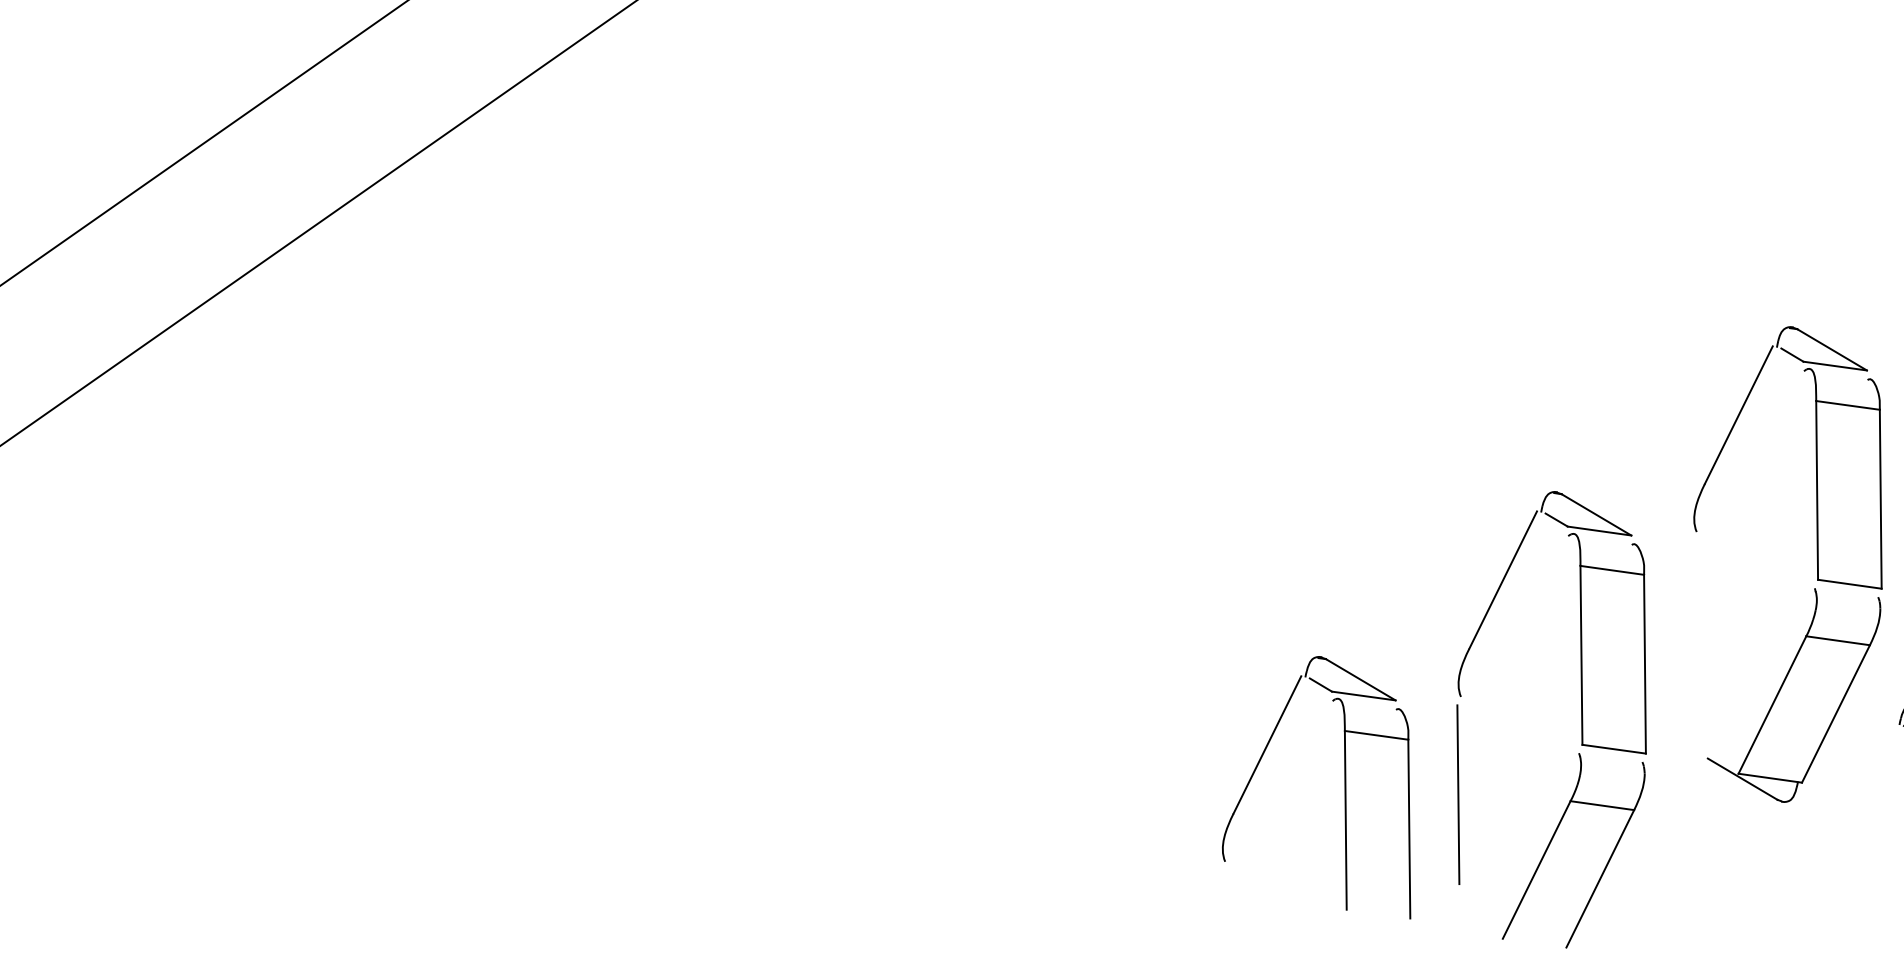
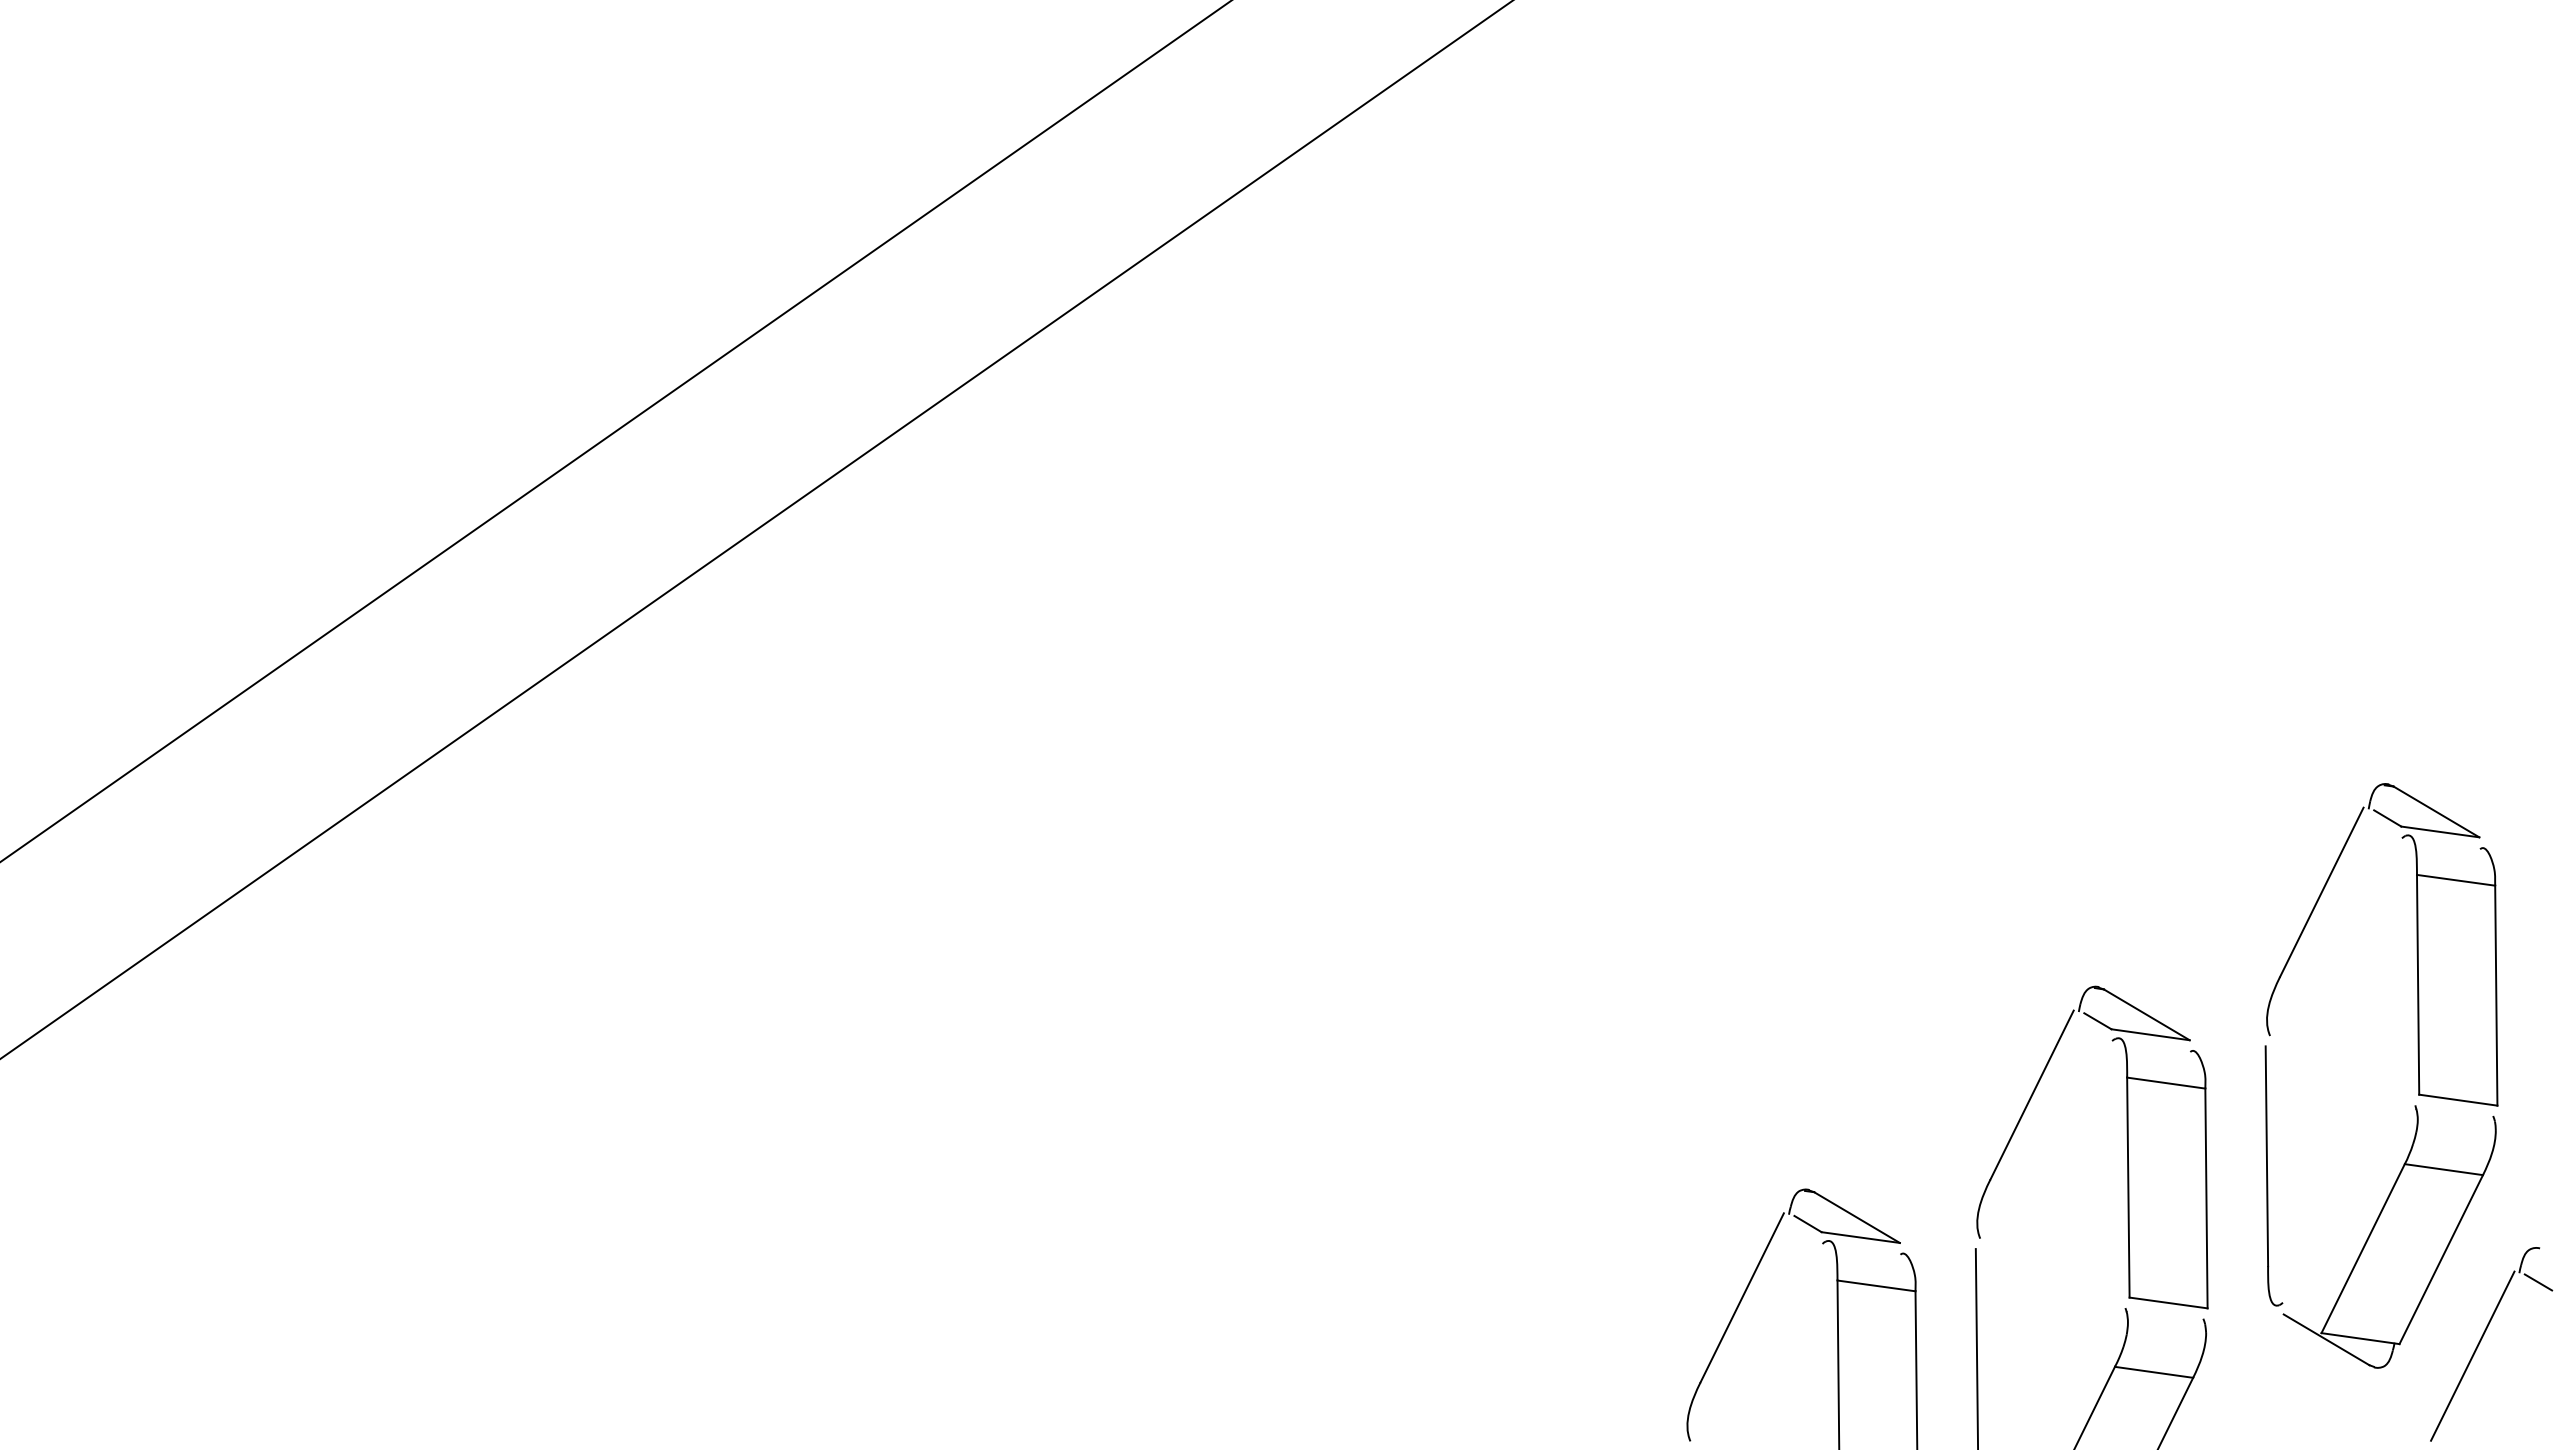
part: (1699, 645) -> (2273, 1175), added
line: (1861, 791) -> (2472, 1355), added

